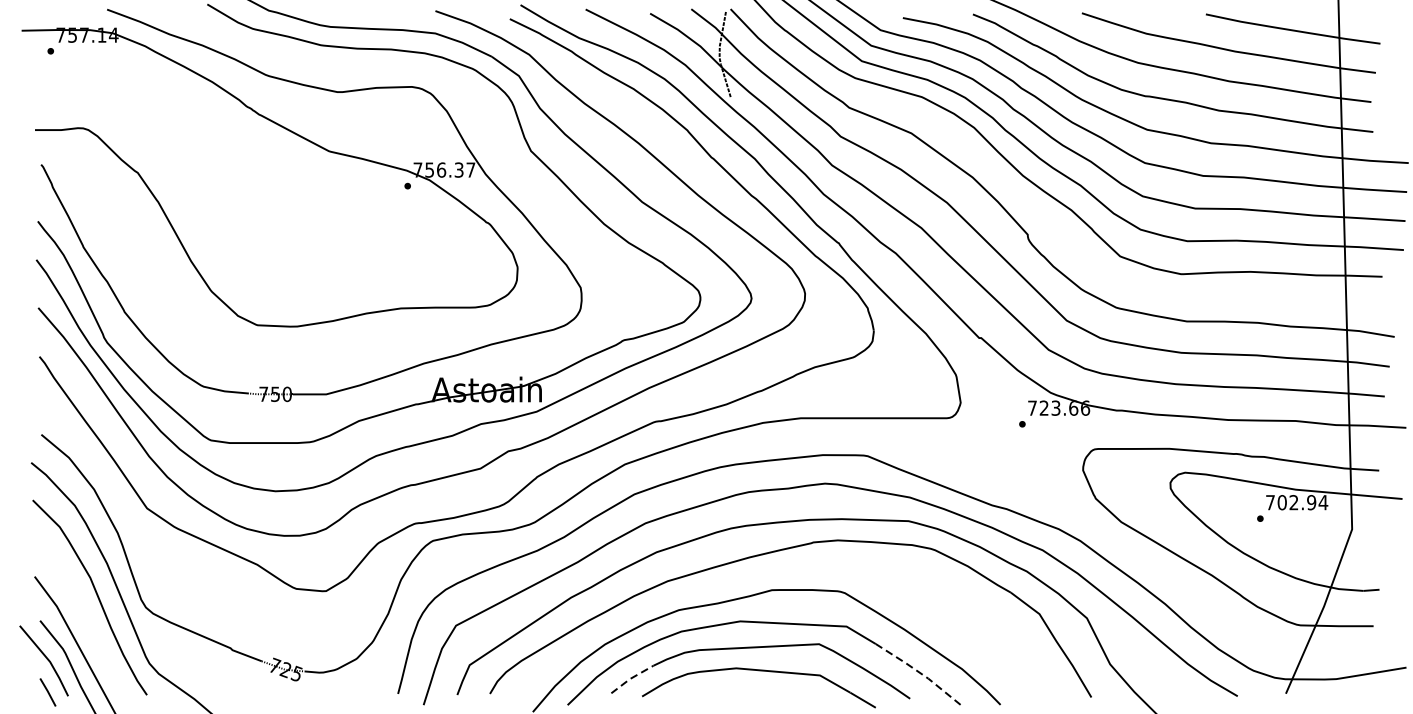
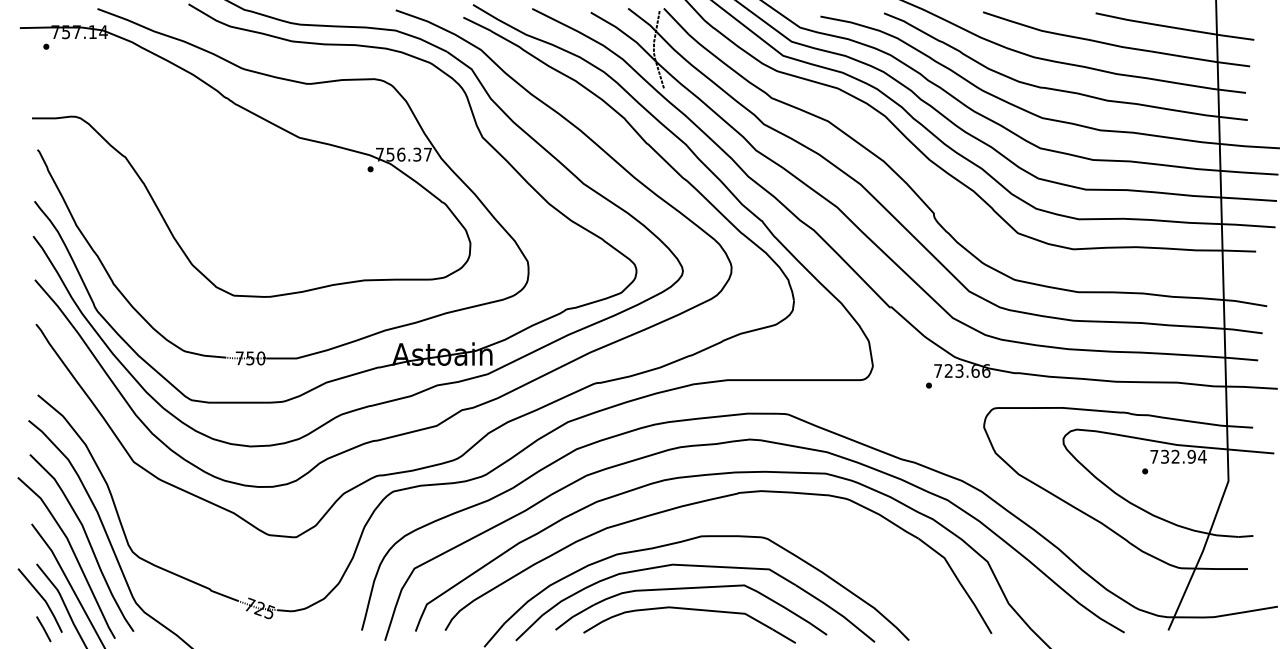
text: (1281, 502) -> (1164, 456), 702.94 -> 732.94
curve: (80, 610) -> (73, 554), added
line: (921, 674) -> (837, 612), dashed -> solid
line: (631, 678) -> (573, 616), dashed -> solid

